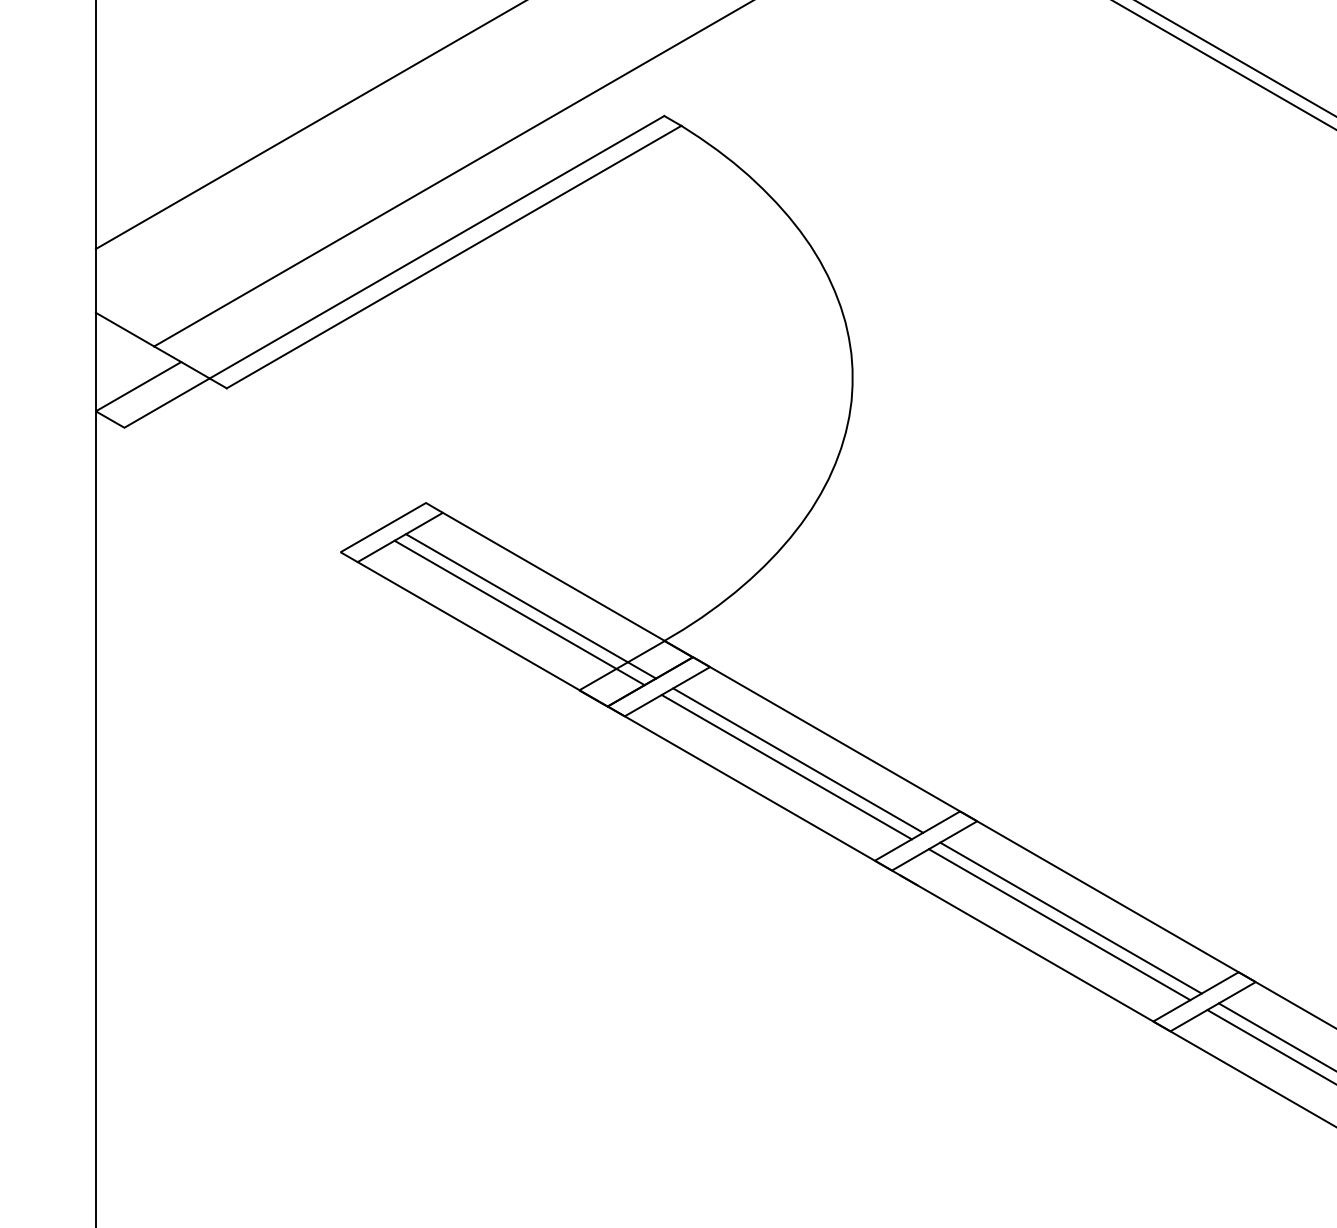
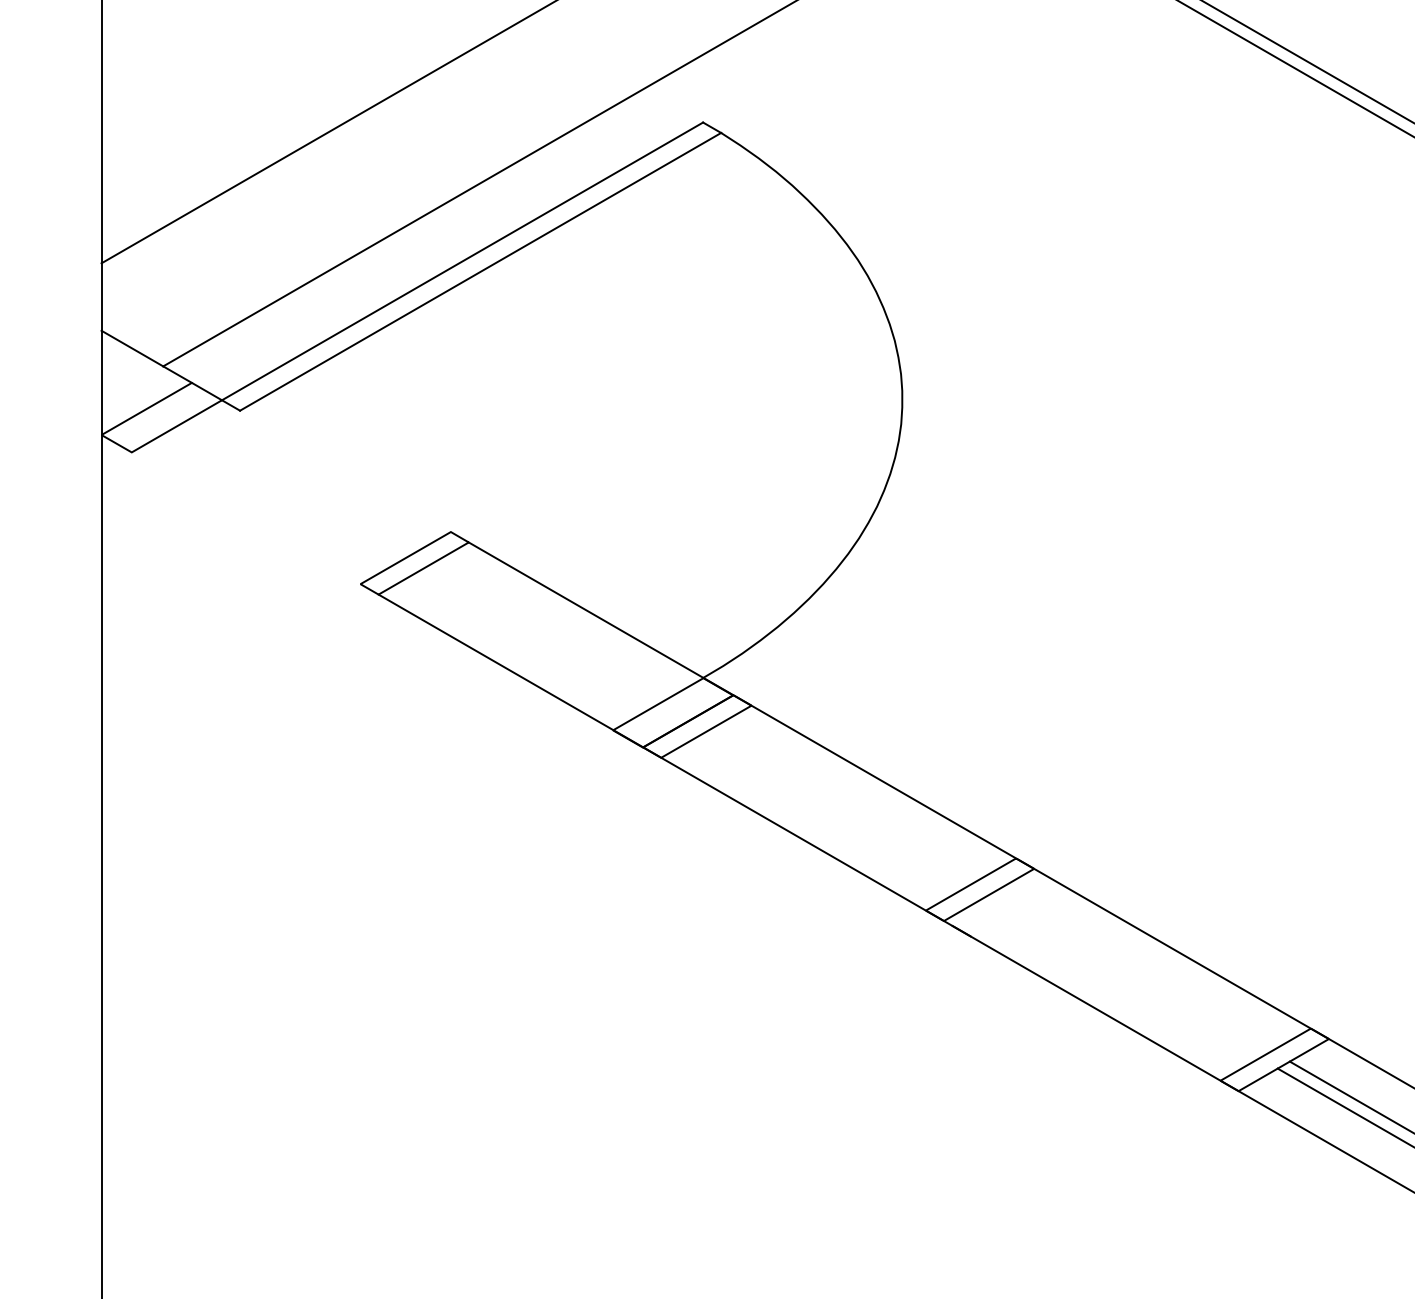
line: (530, 606) -> (561, 641), removed
line: (519, 613) -> (549, 648), removed
line: (797, 760) -> (844, 804), removed
line: (786, 767) -> (832, 811), removed
line: (1071, 918) -> (1133, 971), removed
line: (1059, 924) -> (1121, 978), removed

